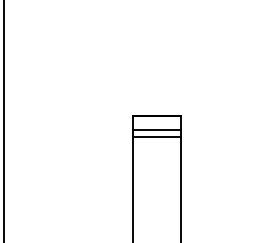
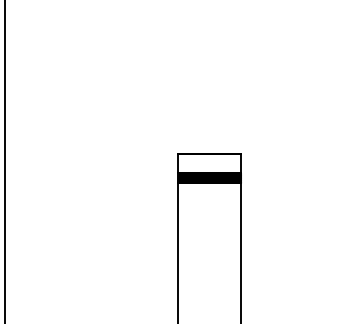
hatch: (157, 133) -> (210, 177), added

